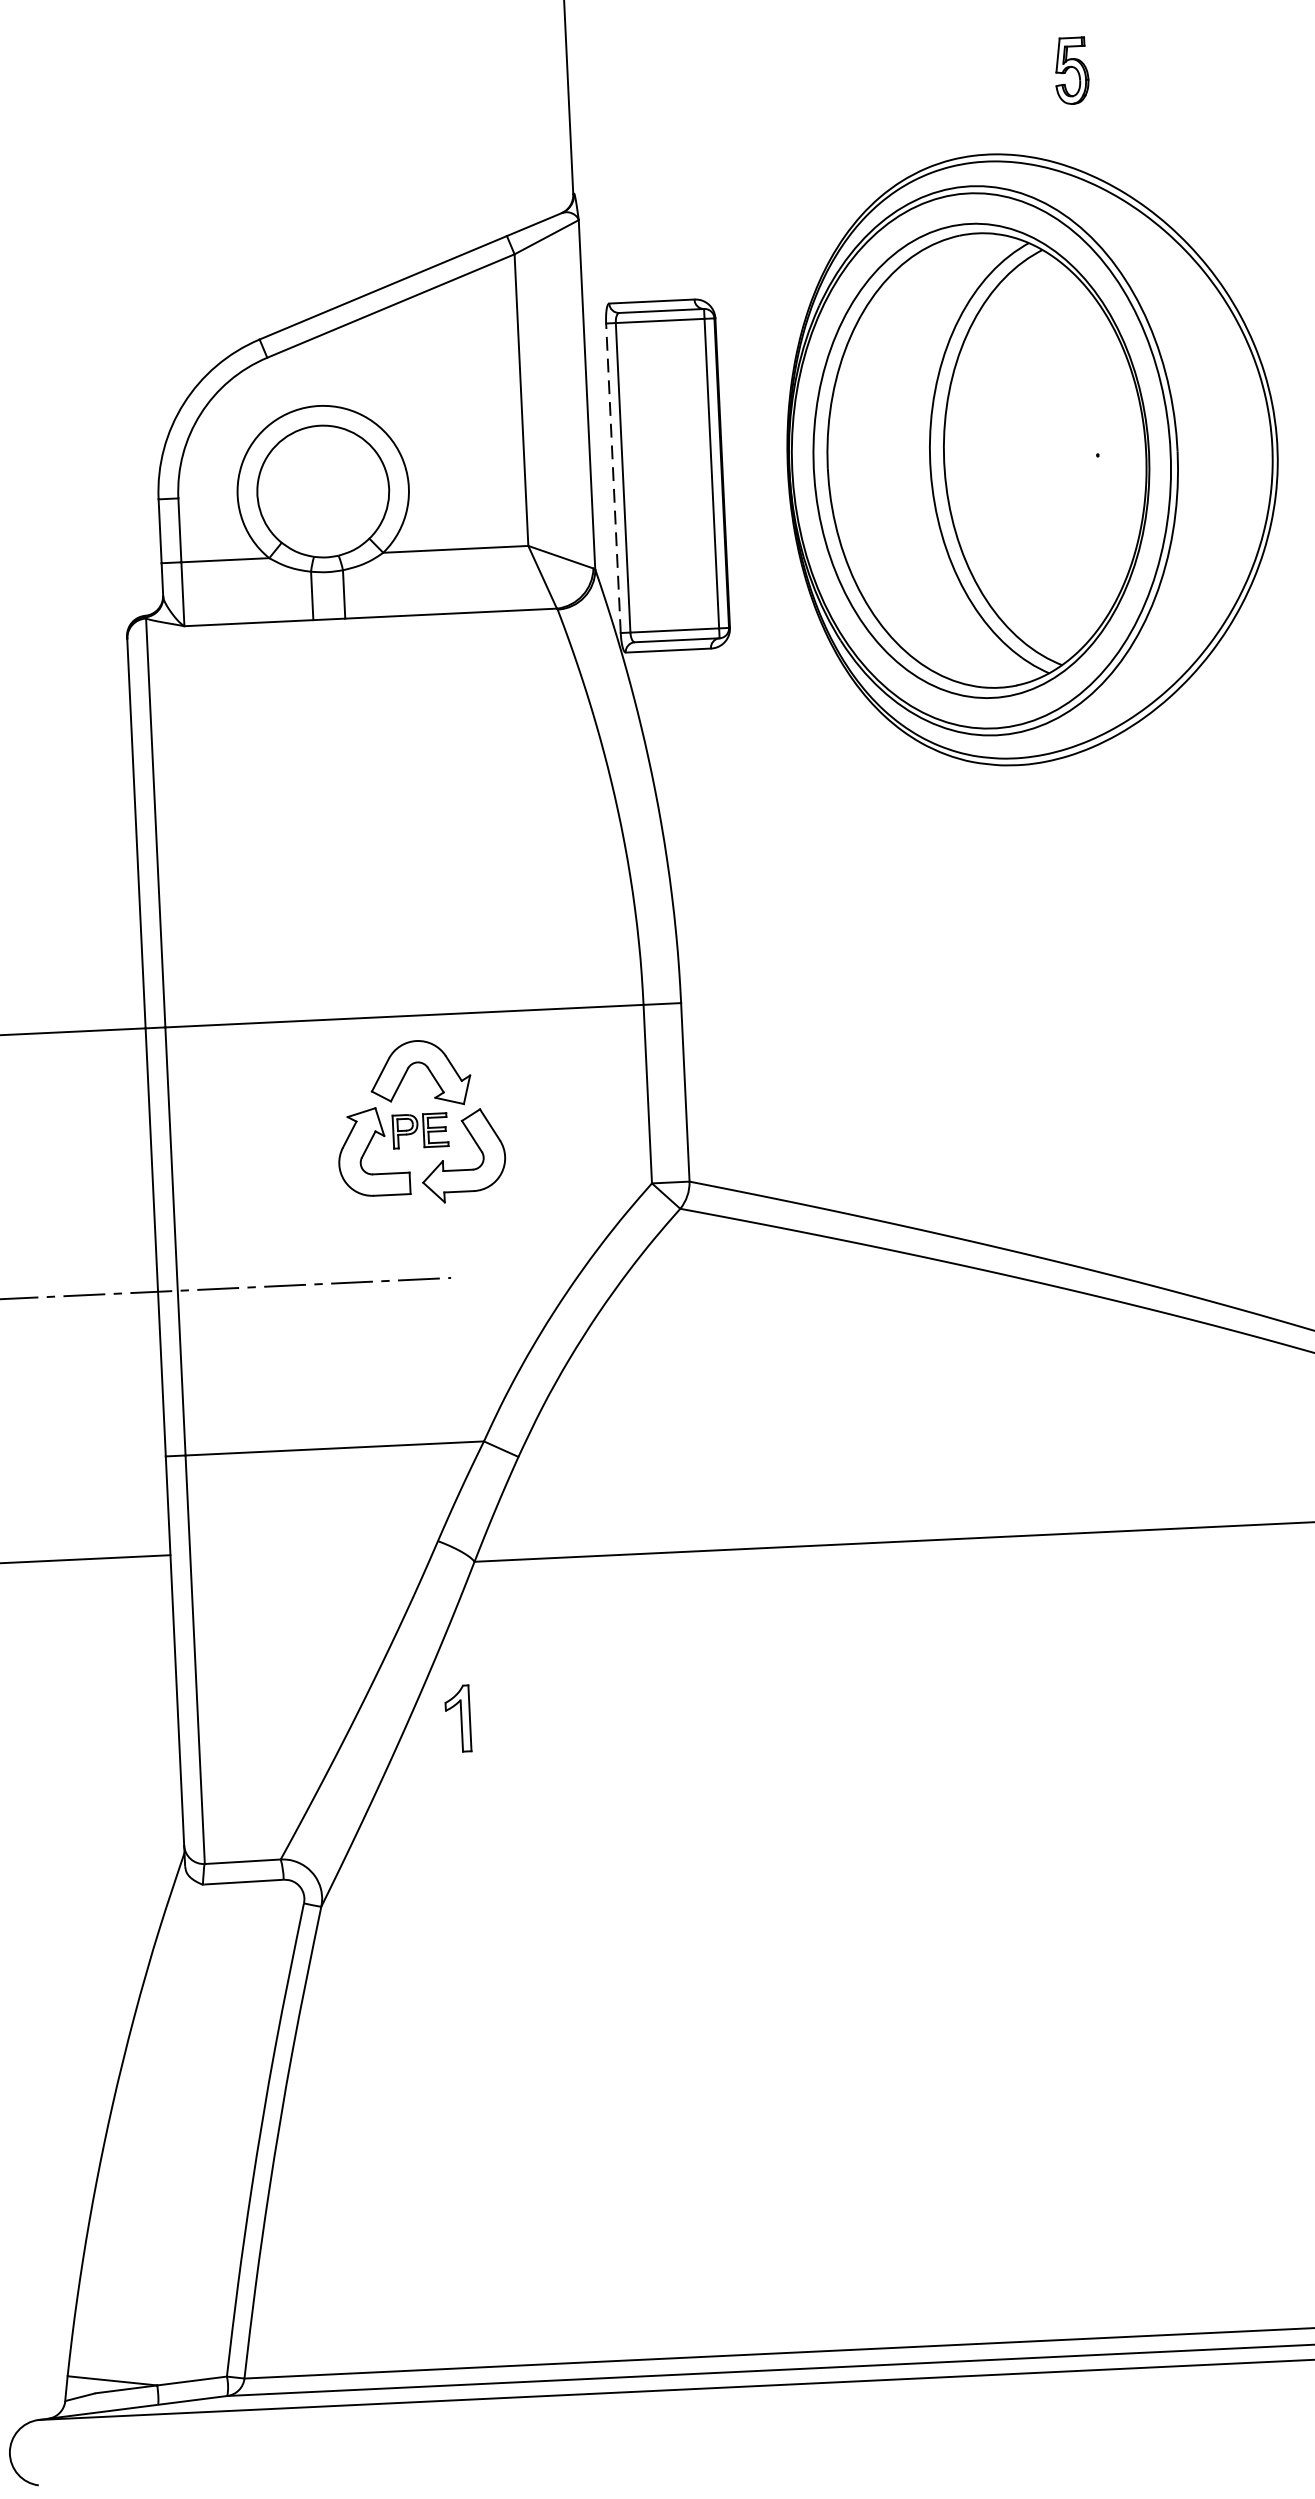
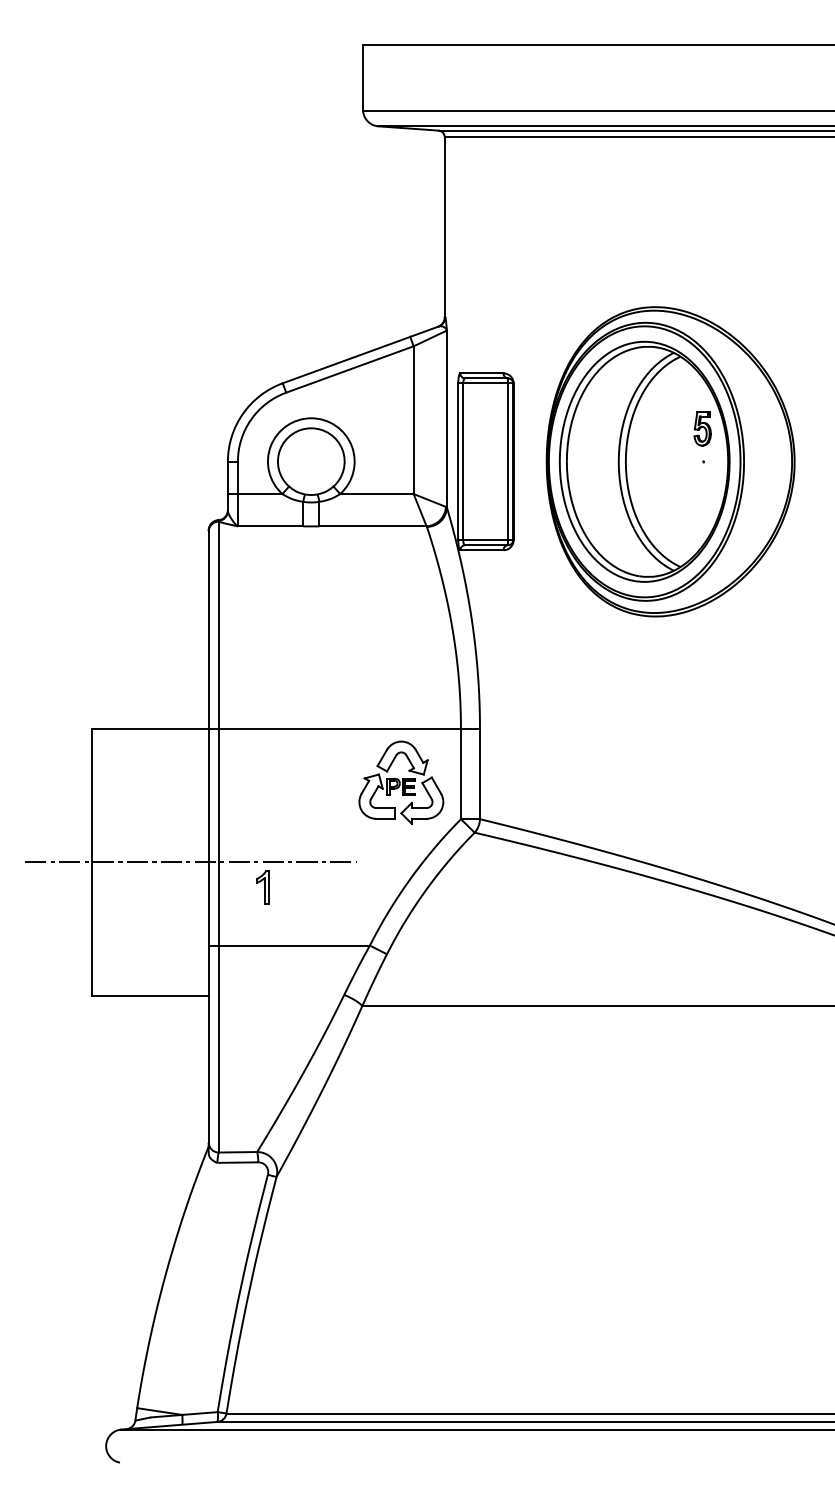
part: (1071, 70) -> (702, 428), moved
line: (613, 477) -> (458, 461), dashed -> solid
part: (420, 1121) -> (401, 782), moved
part: (456, 1719) -> (262, 887), moved

